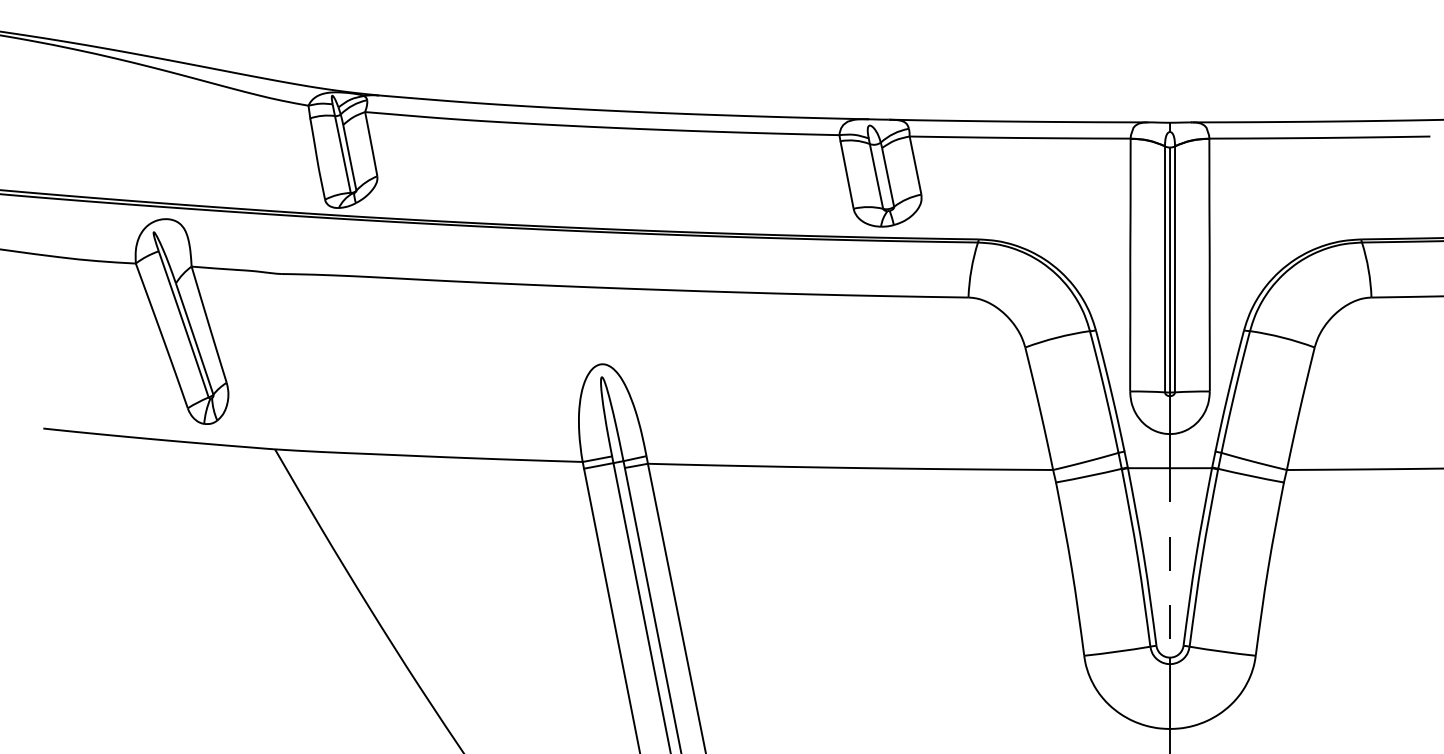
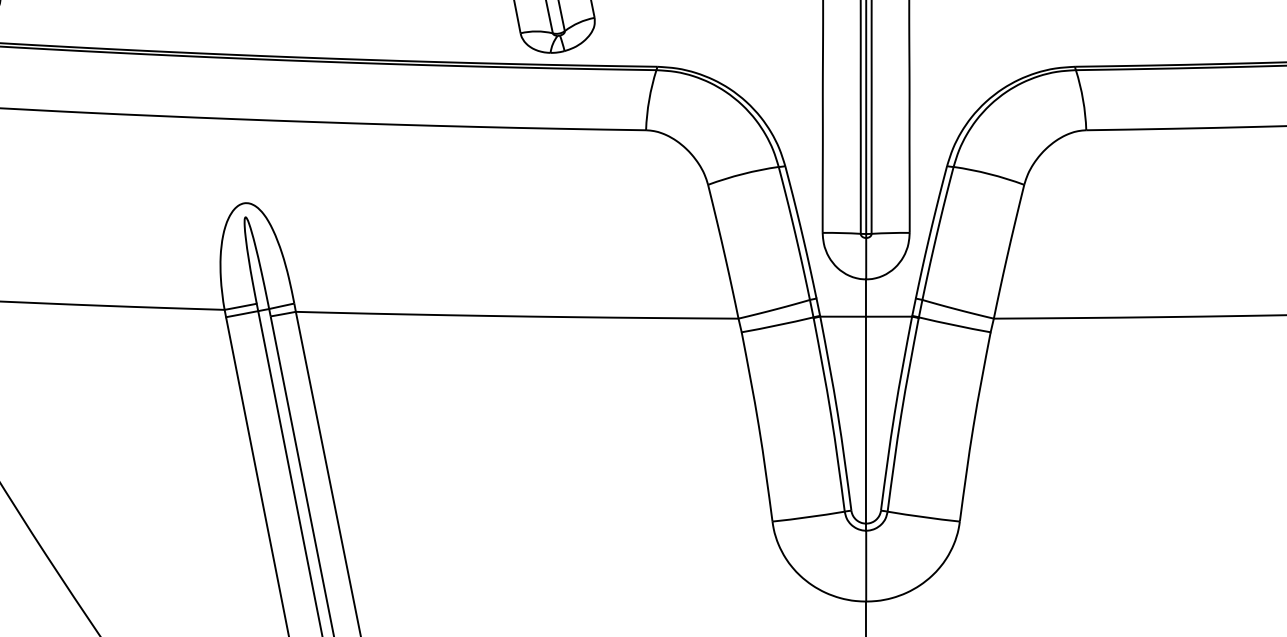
line: (1170, 562) -> (866, 419), dashed -> solid

